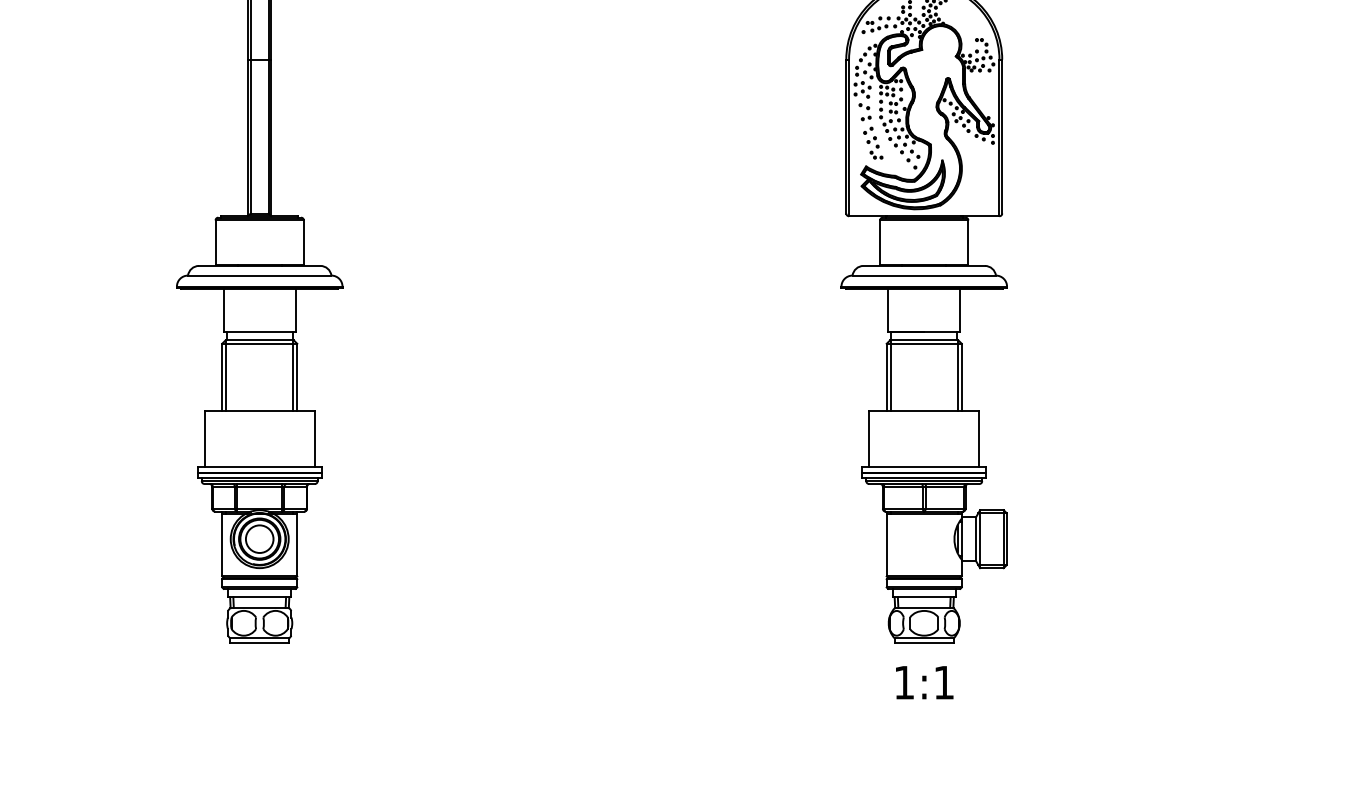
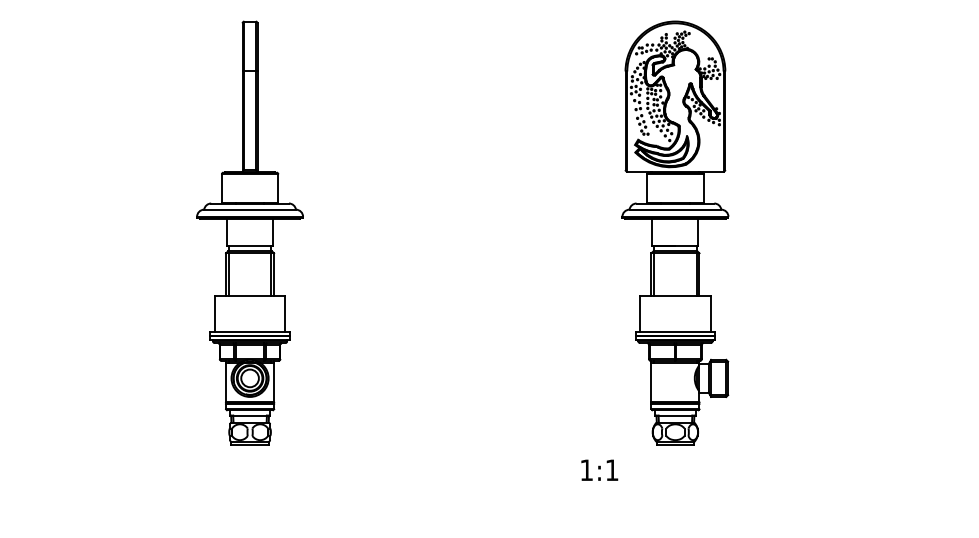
text: (924, 681) -> (599, 469), moved

